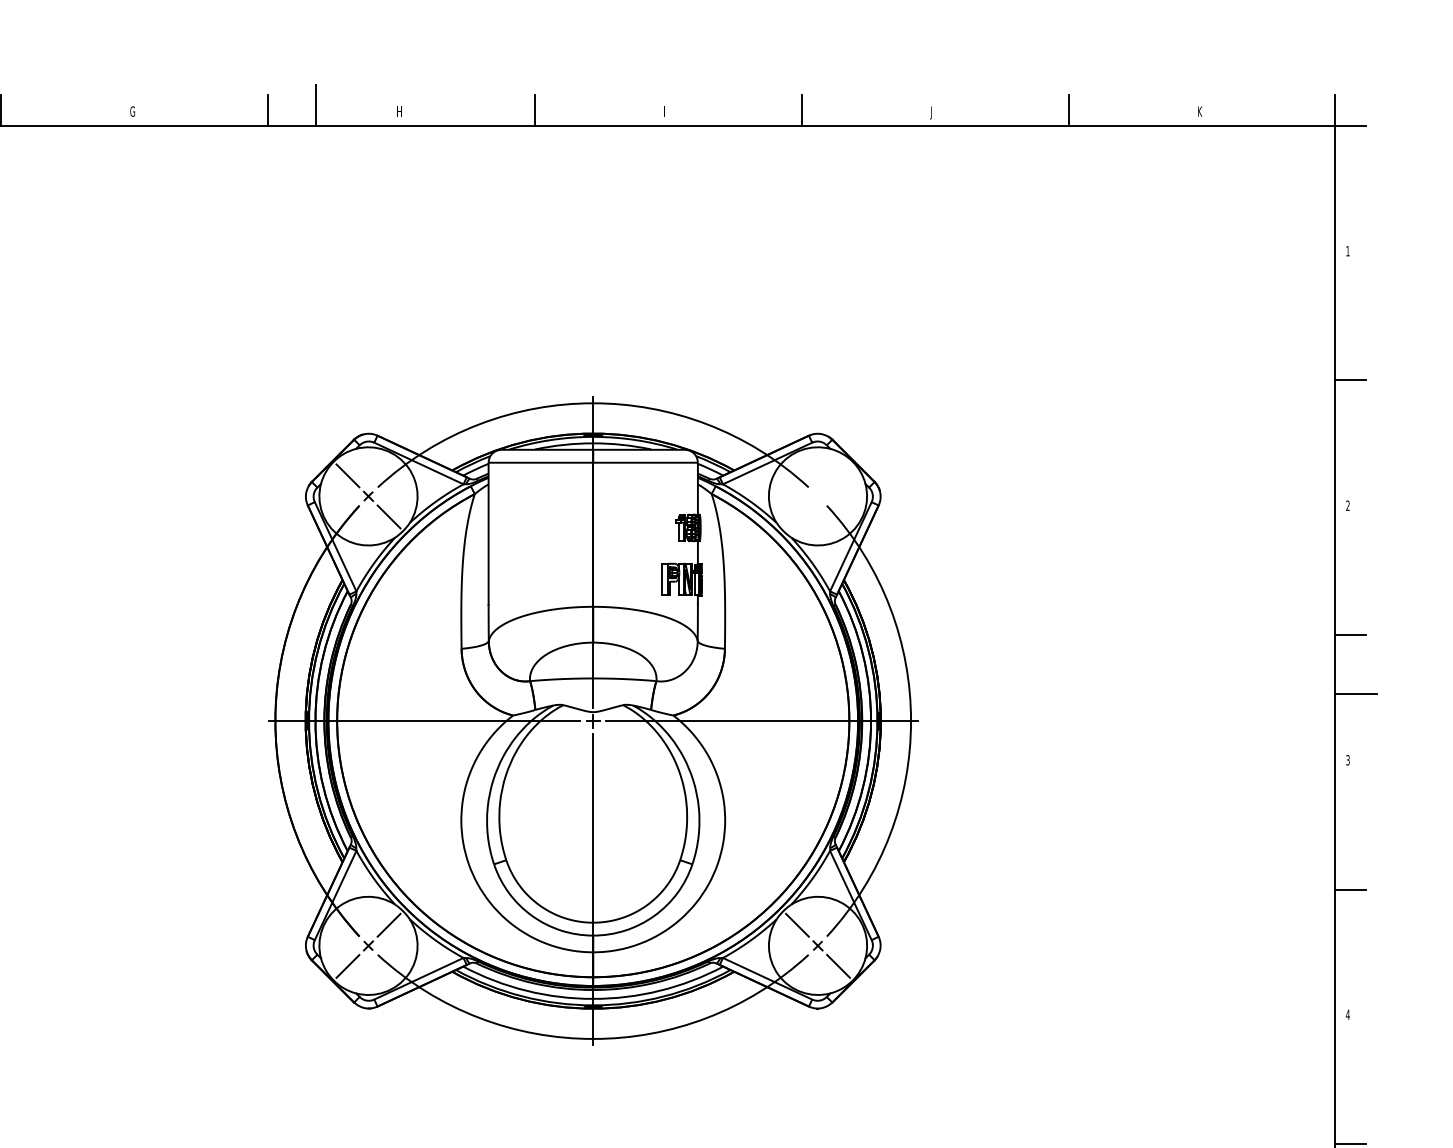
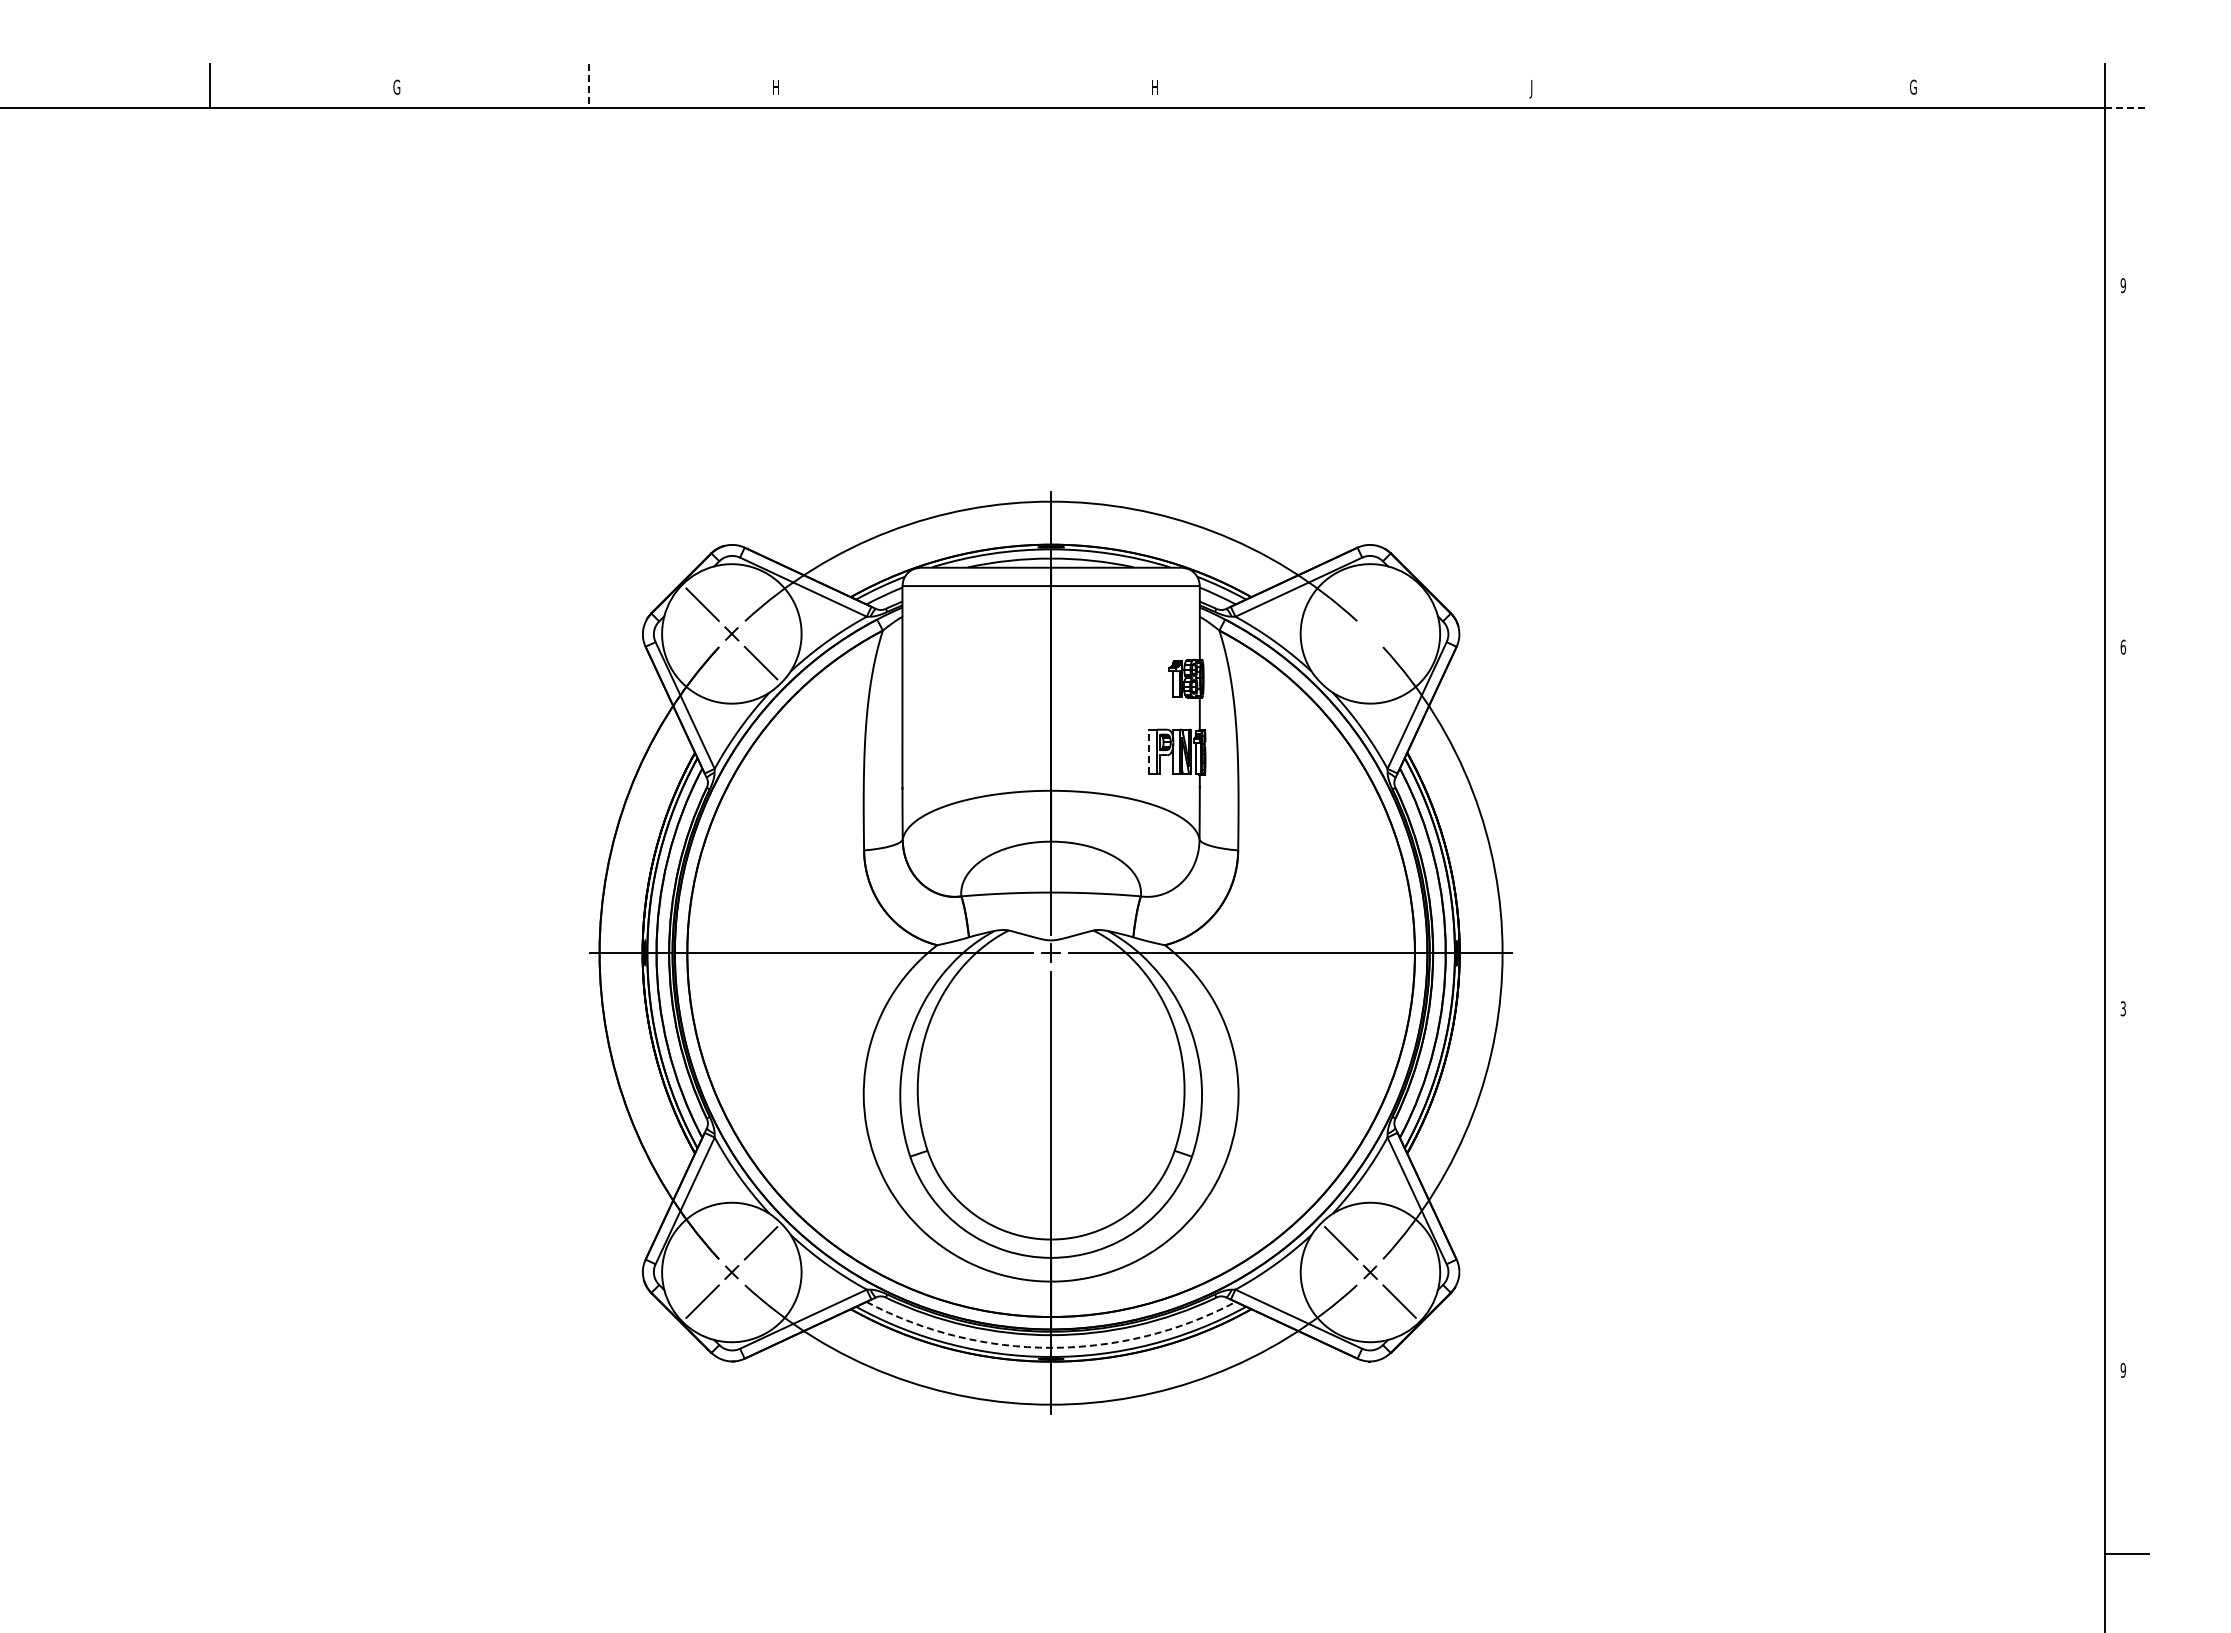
line: (316, 104) -> (657, 77), removed
line: (535, 110) -> (968, 85), removed
line: (801, 110) -> (1347, 85), removed
line: (1068, 110) -> (1726, 85), removed
line: (268, 111) -> (589, 86), solid -> dashed
text: (666, 111) -> (1155, 87), I -> H
text: (1200, 111) -> (1913, 86), K -> G
line: (1350, 125) -> (2127, 107), solid -> dashed
text: (1347, 251) -> (2122, 285), 1 -> 9
line: (1350, 380) -> (2127, 469), removed
text: (1348, 505) -> (2123, 646), 2 -> 6
line: (662, 579) -> (1149, 751), solid -> dashed
line: (1350, 634) -> (2127, 830), removed
line: (1355, 694) -> (2134, 915), removed
line: (1350, 889) -> (2127, 1192), removed
arc: (593, 998) -> (1051, 1347), solid -> dashed
text: (1348, 1014) -> (2123, 1369), 4 -> 9

